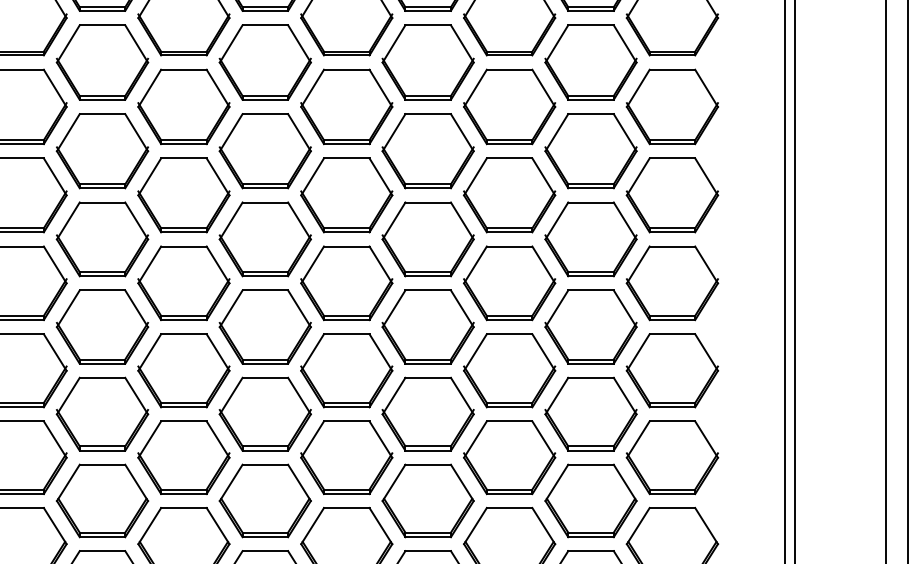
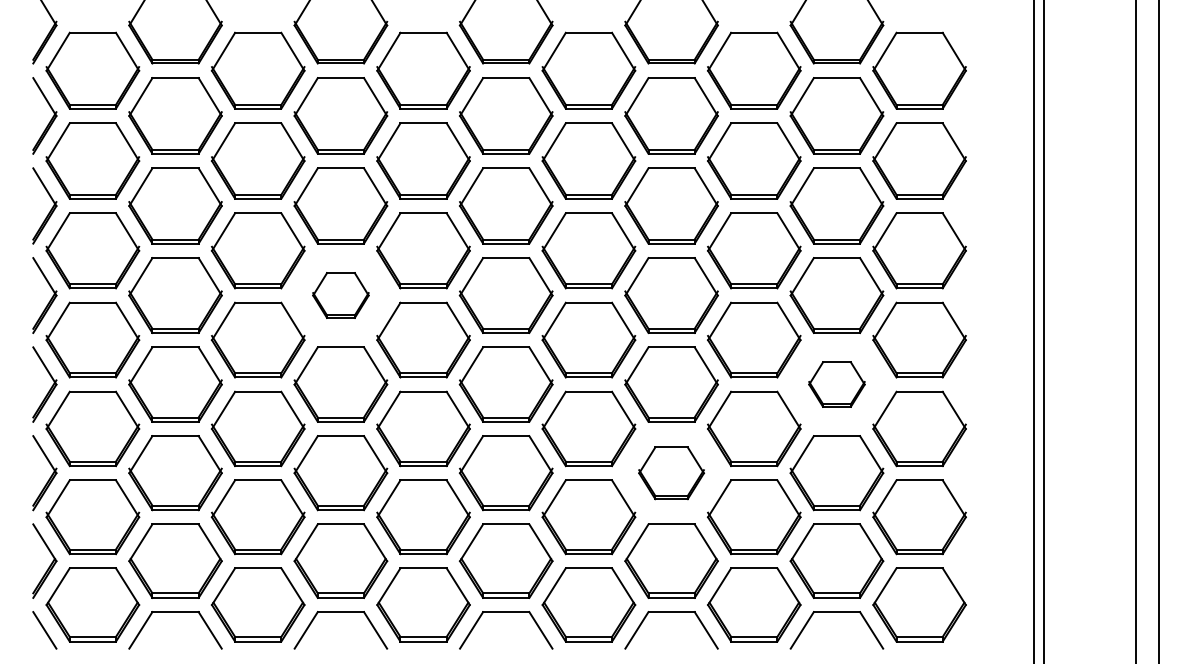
part: (102, 239) -> (340, 295), size x0.6
part: (590, 327) -> (836, 384), size x0.6
part: (428, 414) -> (671, 473), size x0.7

